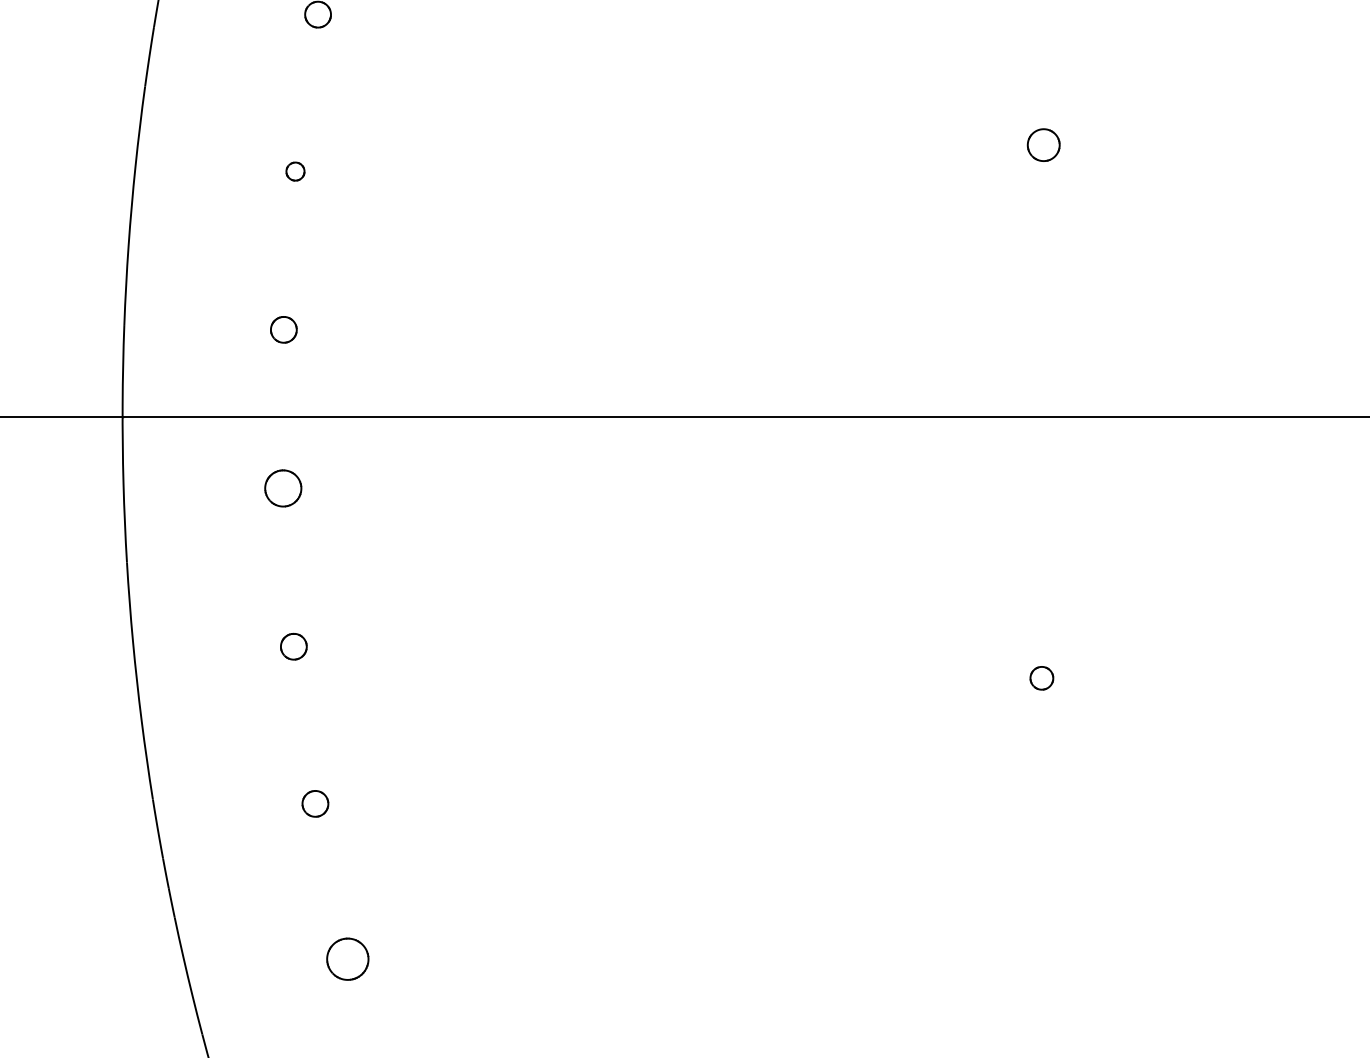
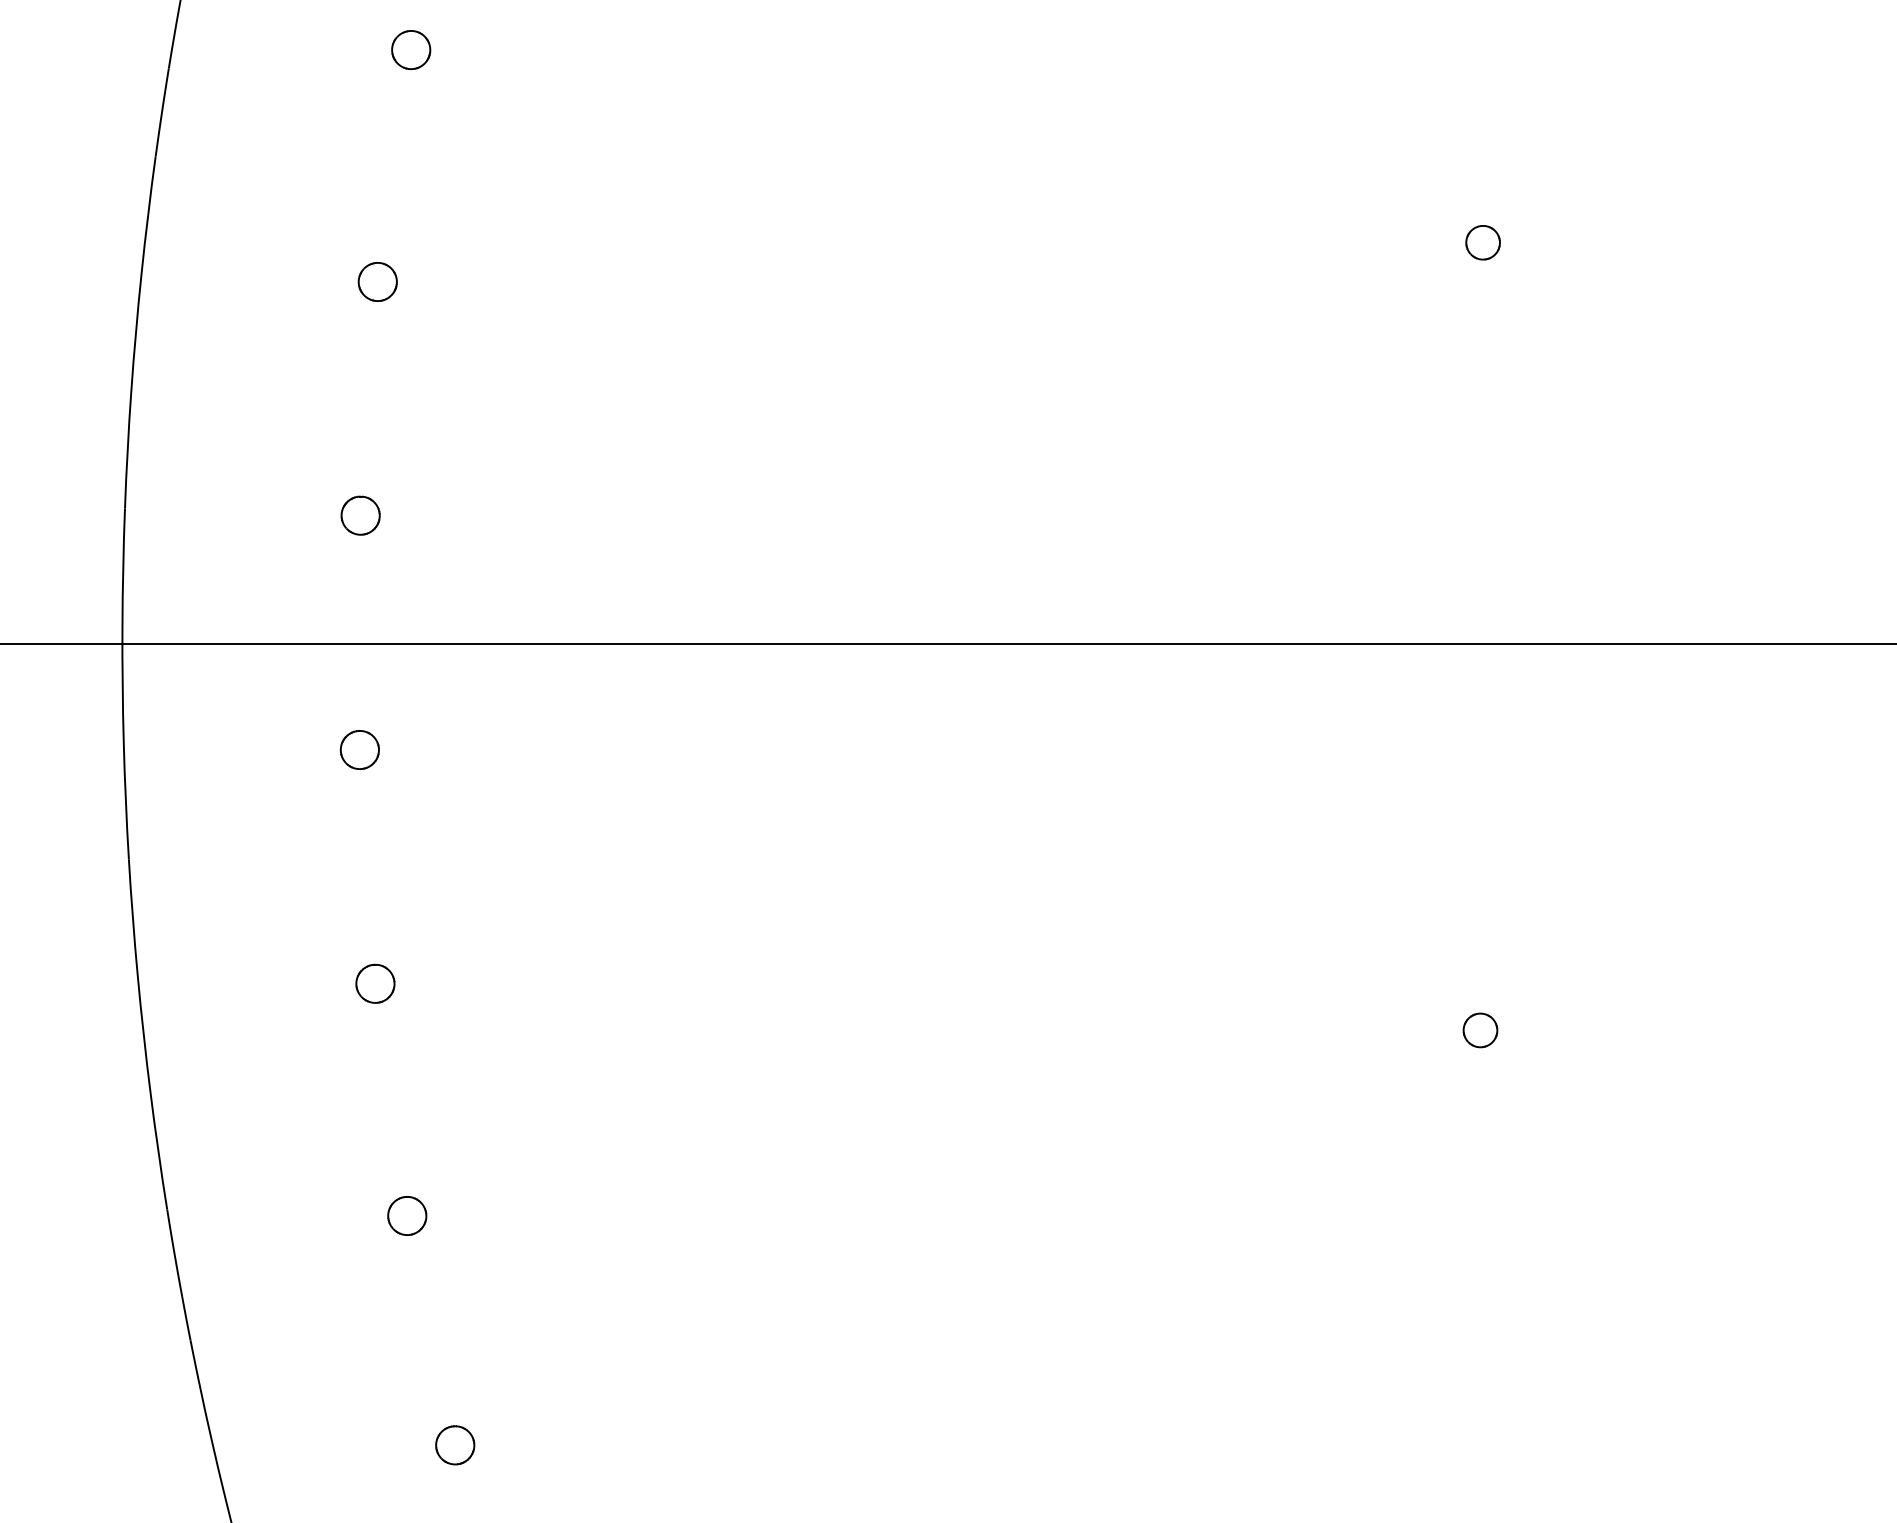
part: (1043, 144) -> (1482, 241), size x0.71
part: (295, 171) -> (377, 281), size x1.43
part: (283, 488) -> (360, 750), size x0.71
part: (347, 958) -> (454, 1444), size x0.62

